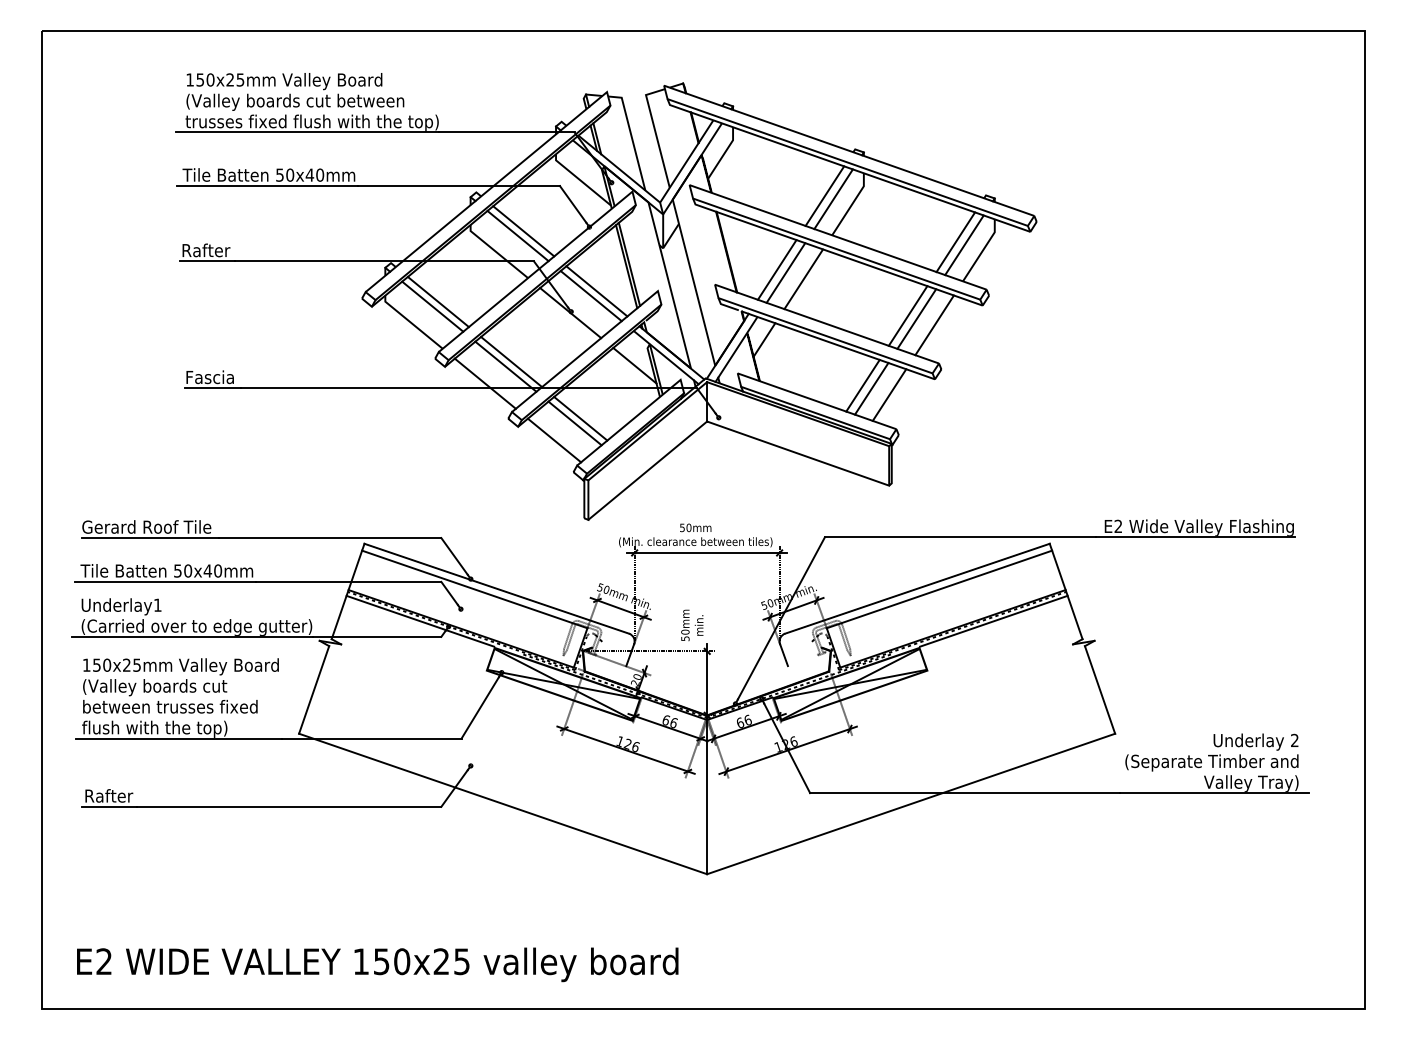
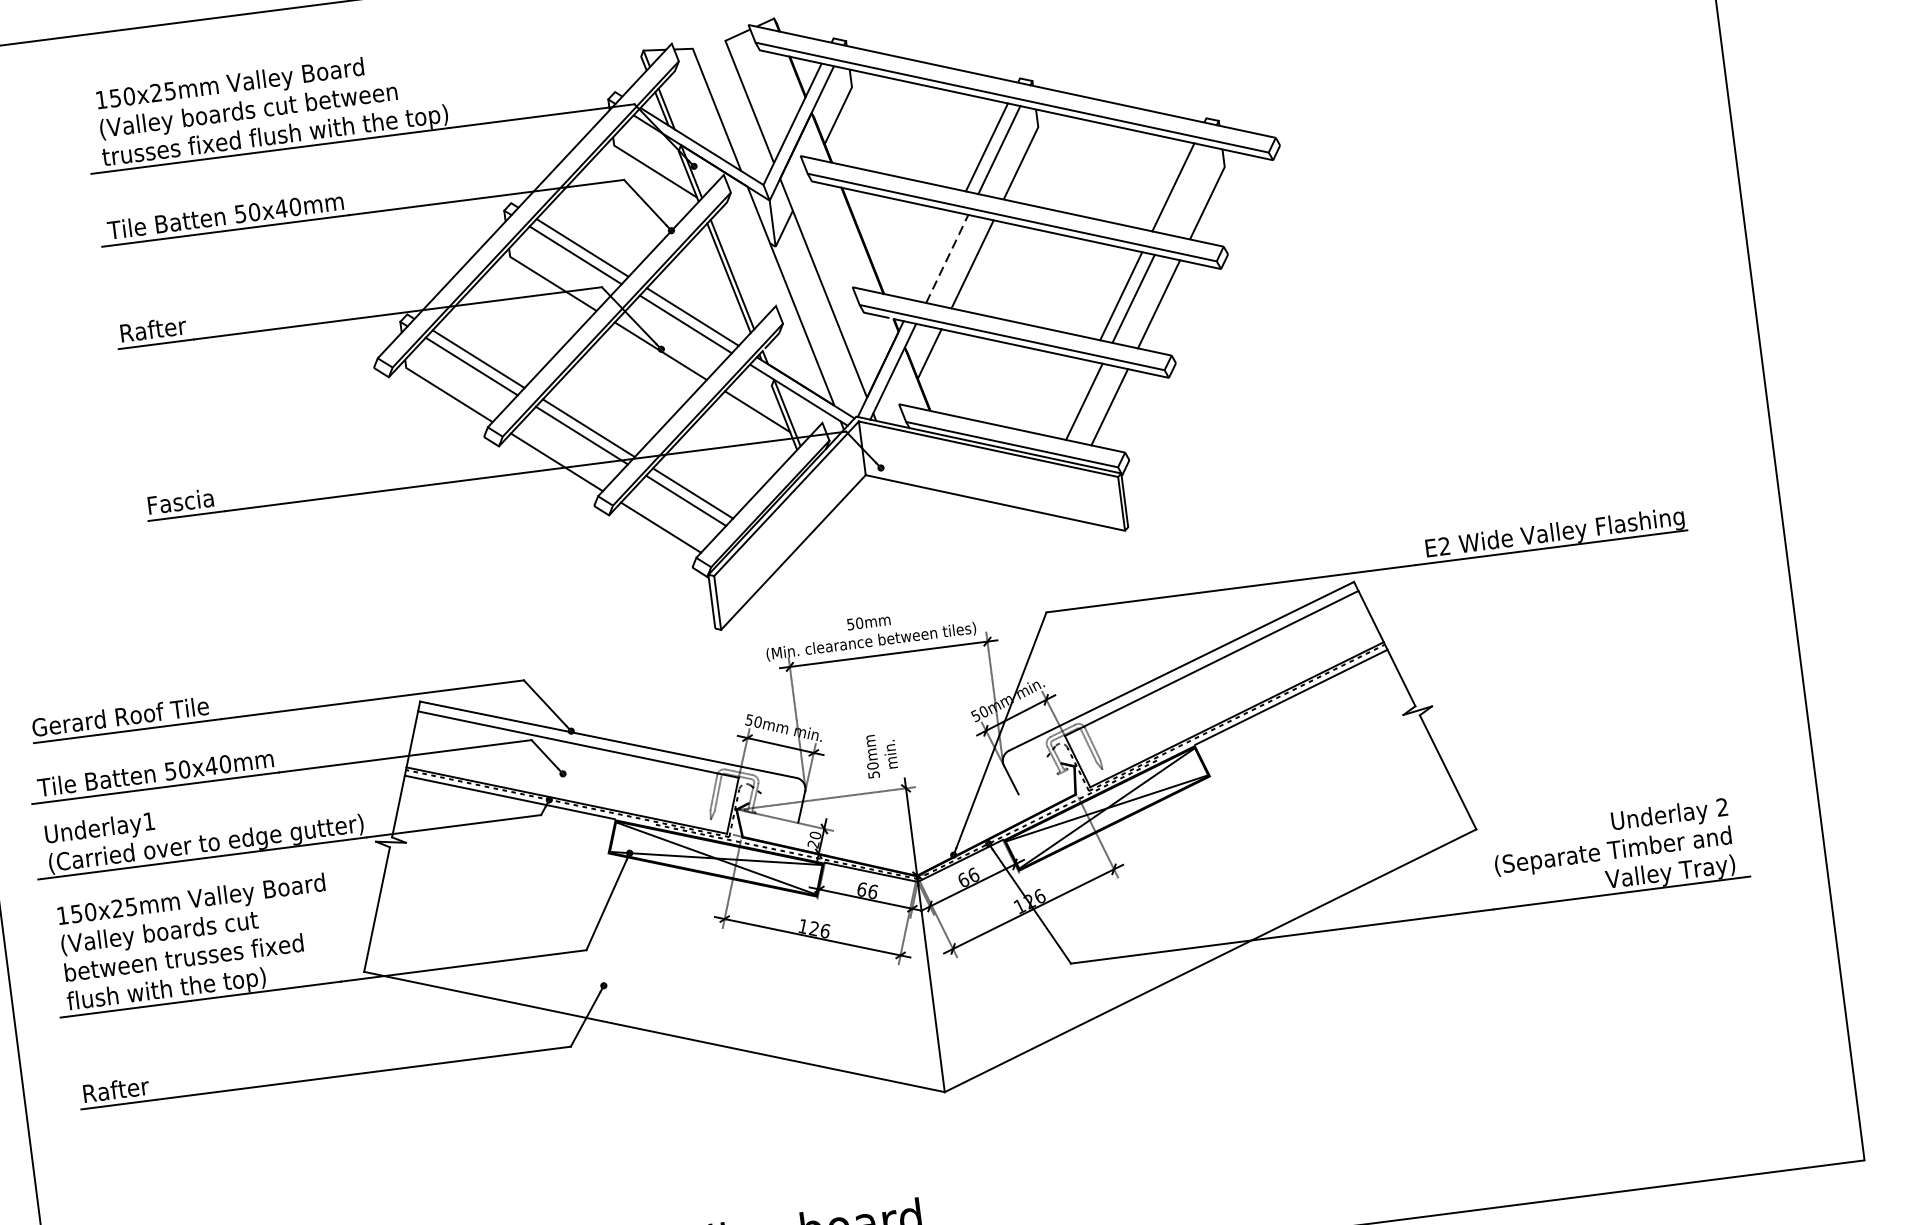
line: (964, 245) -> (1185, 190), removed
line: (776, 269) -> (933, 255), removed
line: (786, 272) -> (947, 258), solid -> dashed
line: (862, 385) -> (1071, 398), removed

